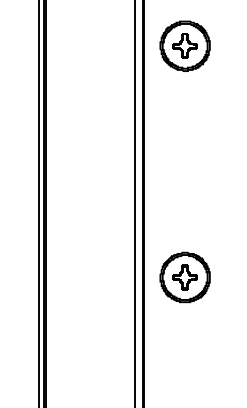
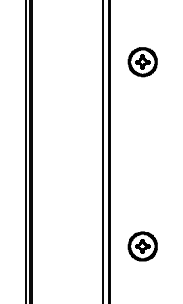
part: (184, 46) -> (142, 62), size x0.71
part: (184, 276) -> (142, 245), size x0.71

